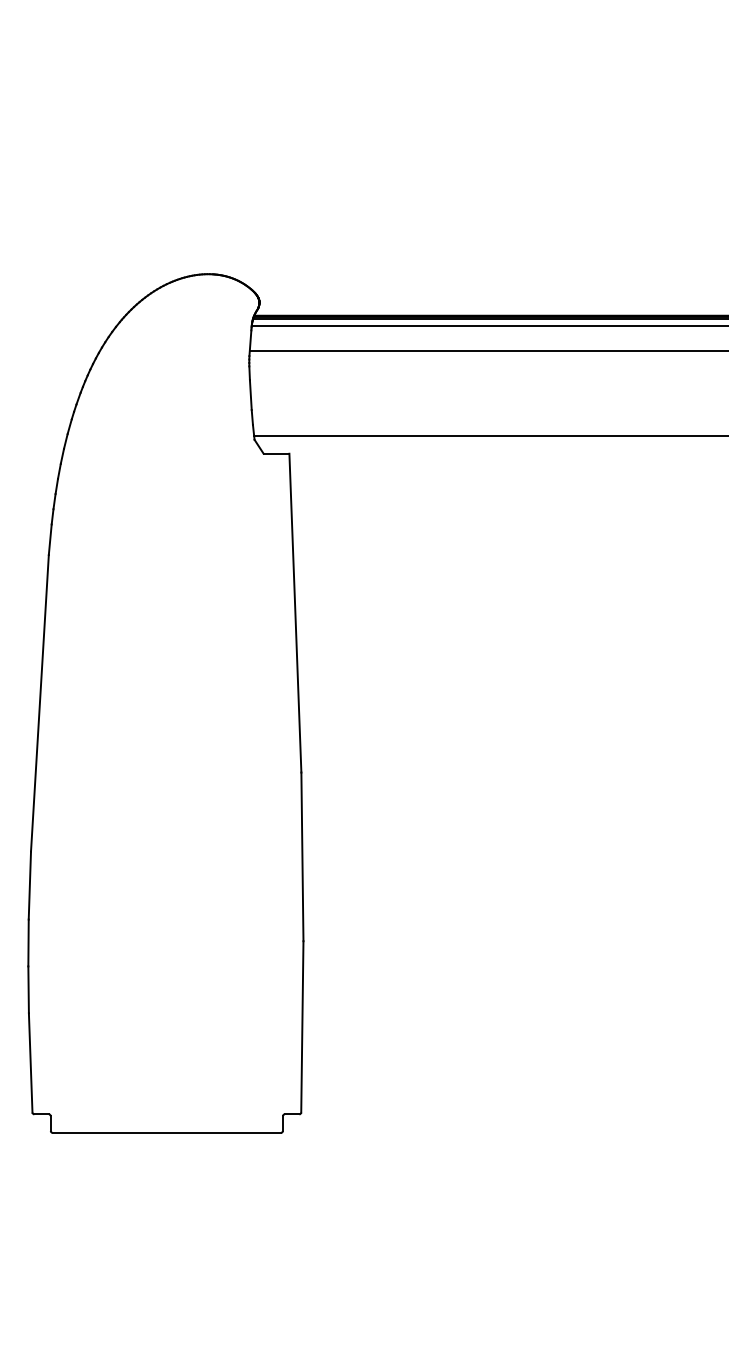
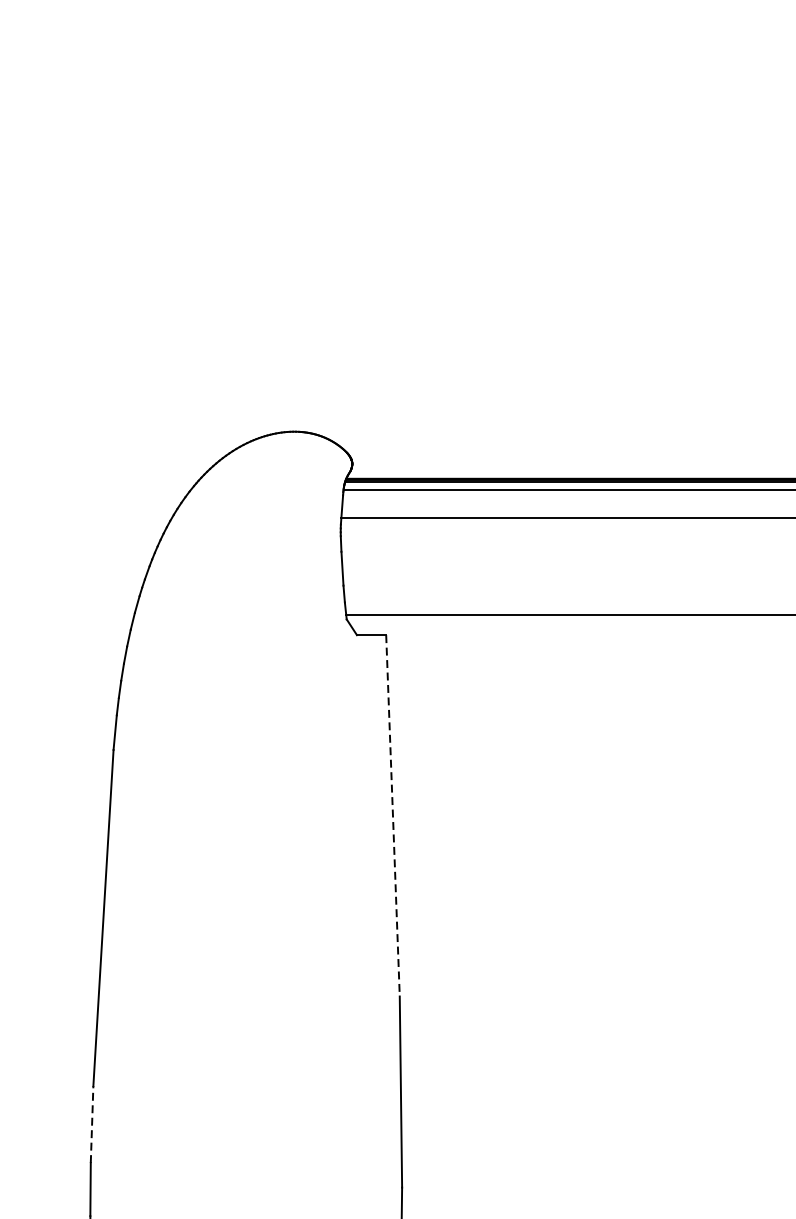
line: (295, 613) -> (393, 816), solid -> dashed
line: (29, 885) -> (91, 1124), solid -> dashed

